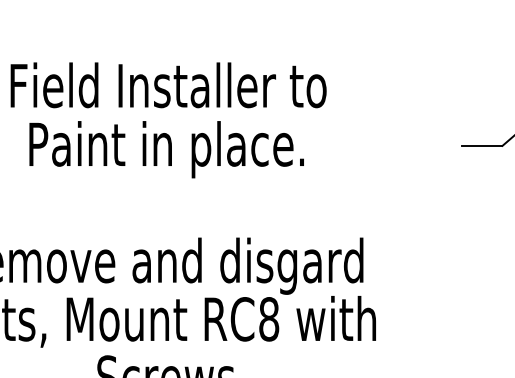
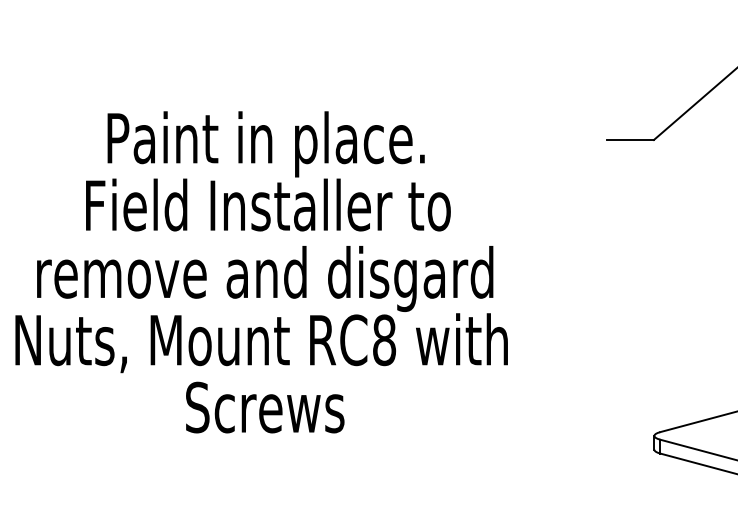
text: (168, 84) -> (268, 204), moved

